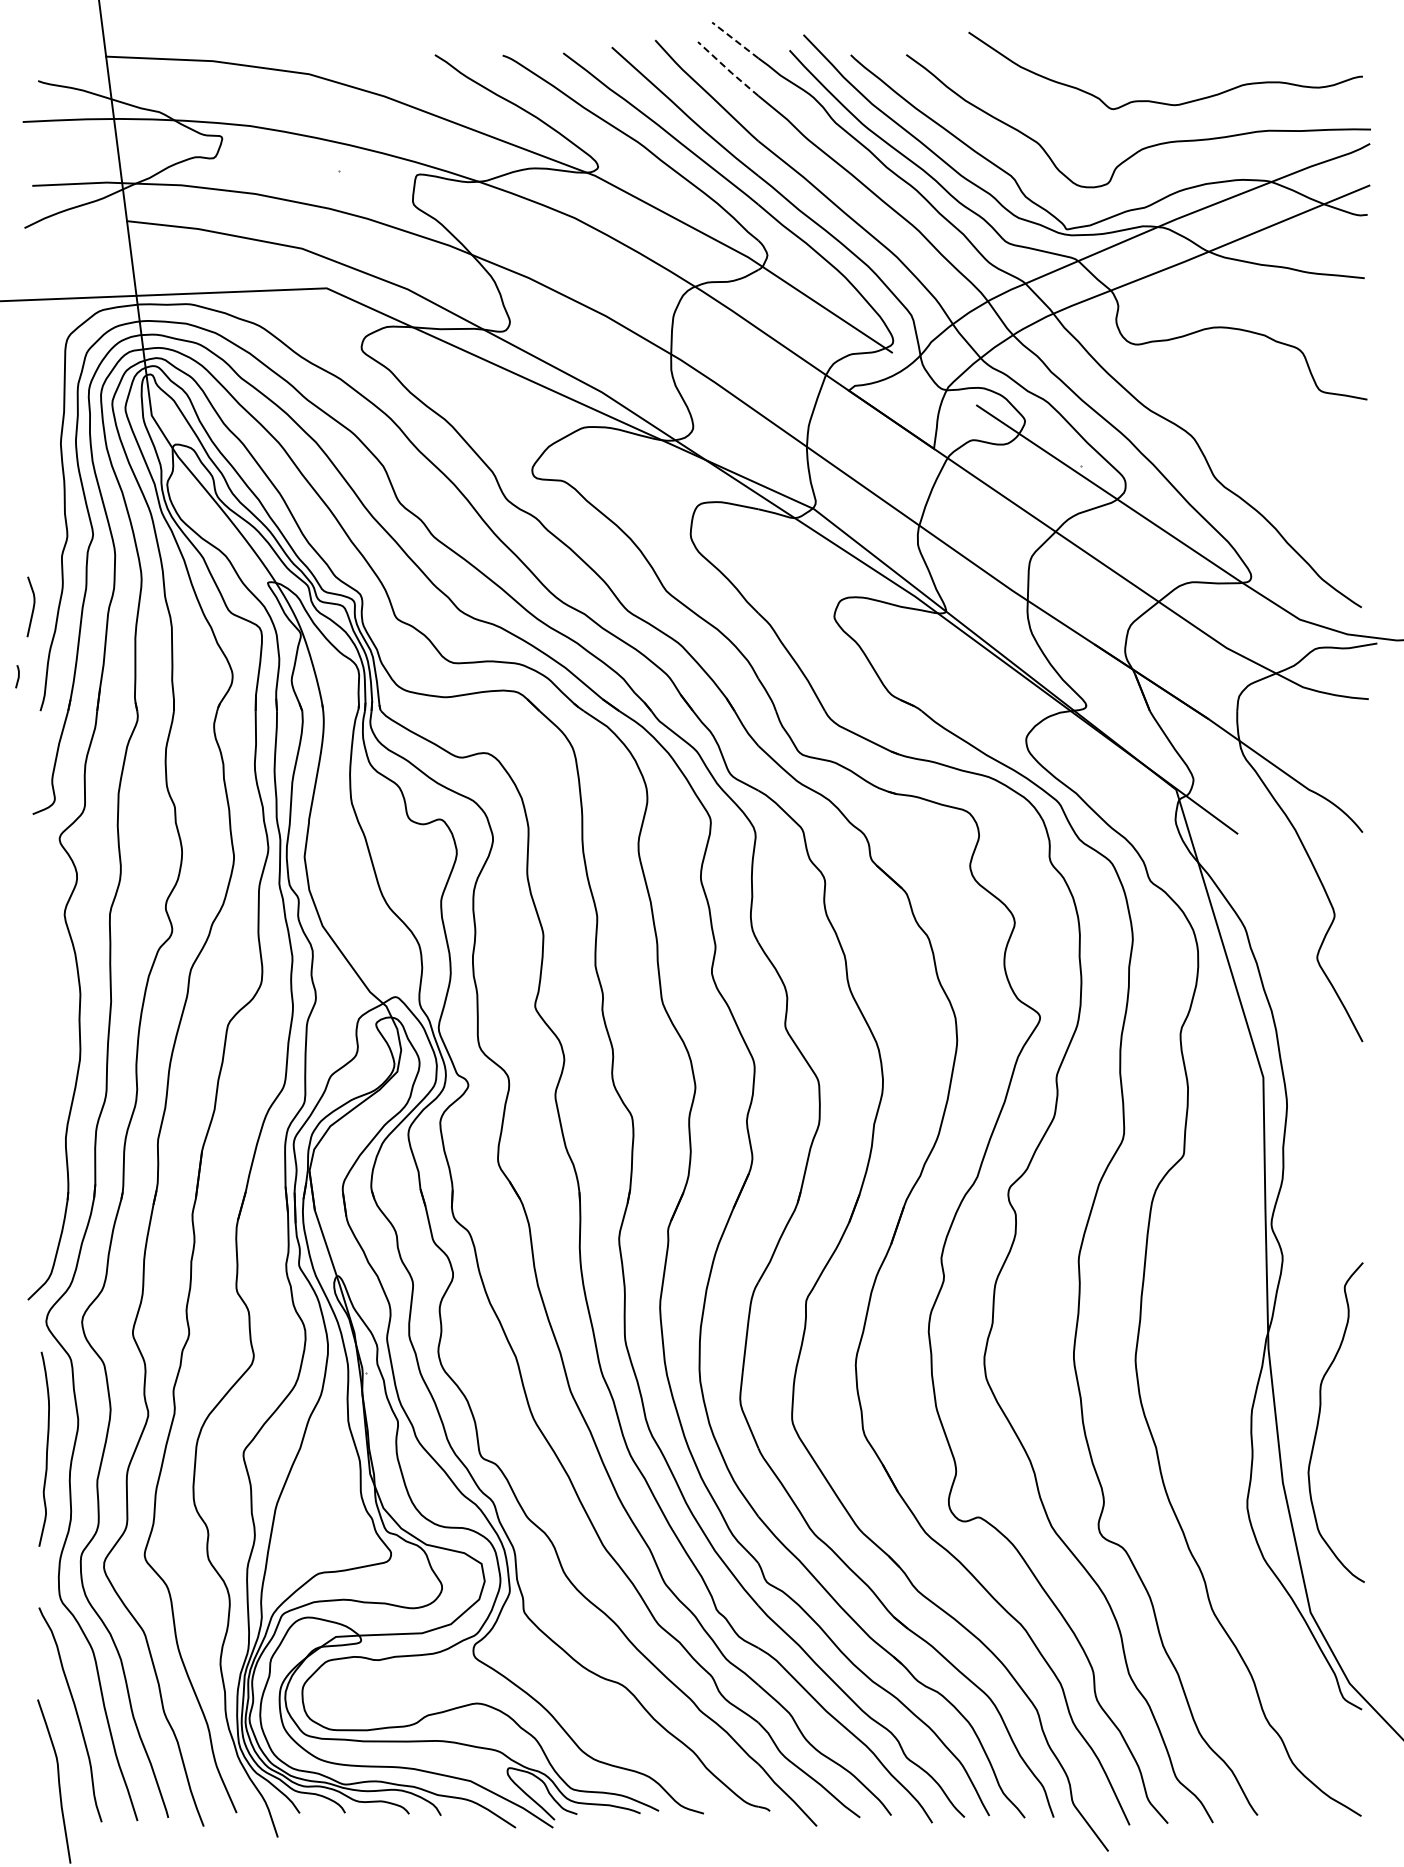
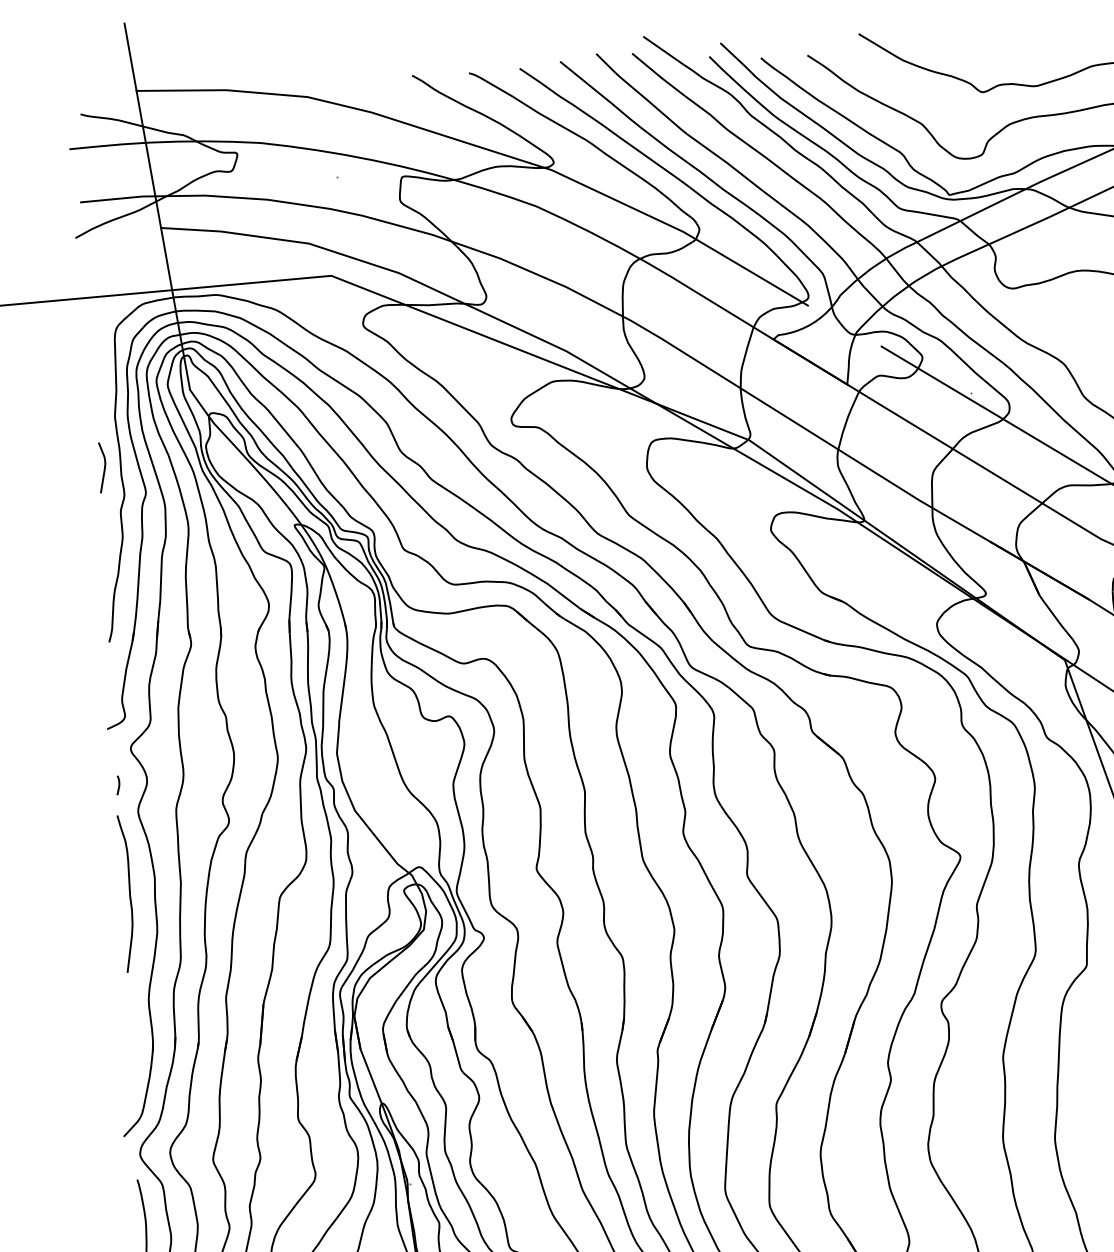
line: (734, 40) -> (662, 50), dashed -> solid
line: (727, 69) -> (658, 75), dashed -> solid
curve: (32, 607) -> (103, 468), moved
line: (18, 676) -> (119, 785), moved
curve: (49, 1011) -> (129, 893), added

